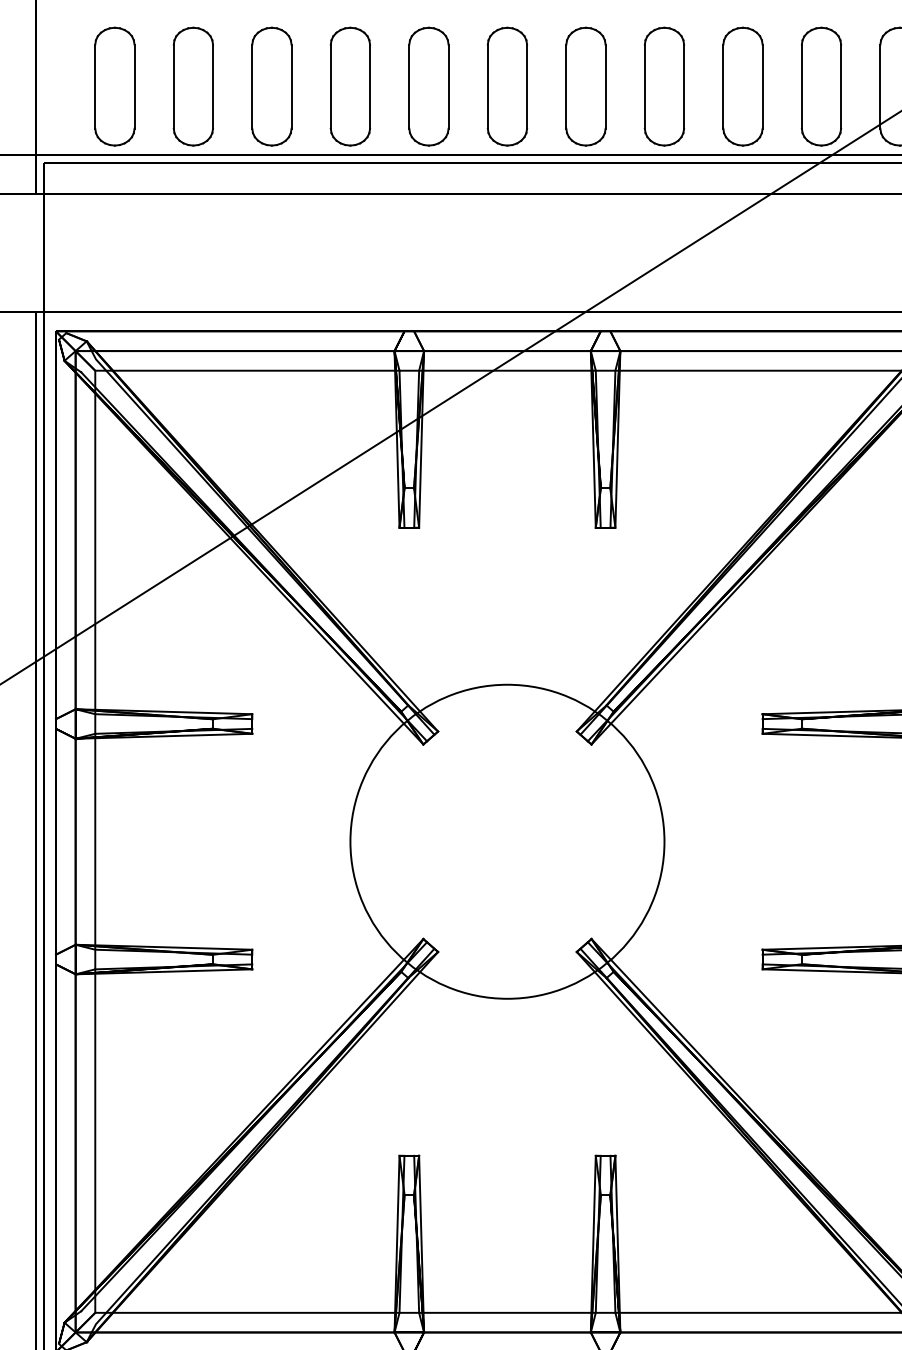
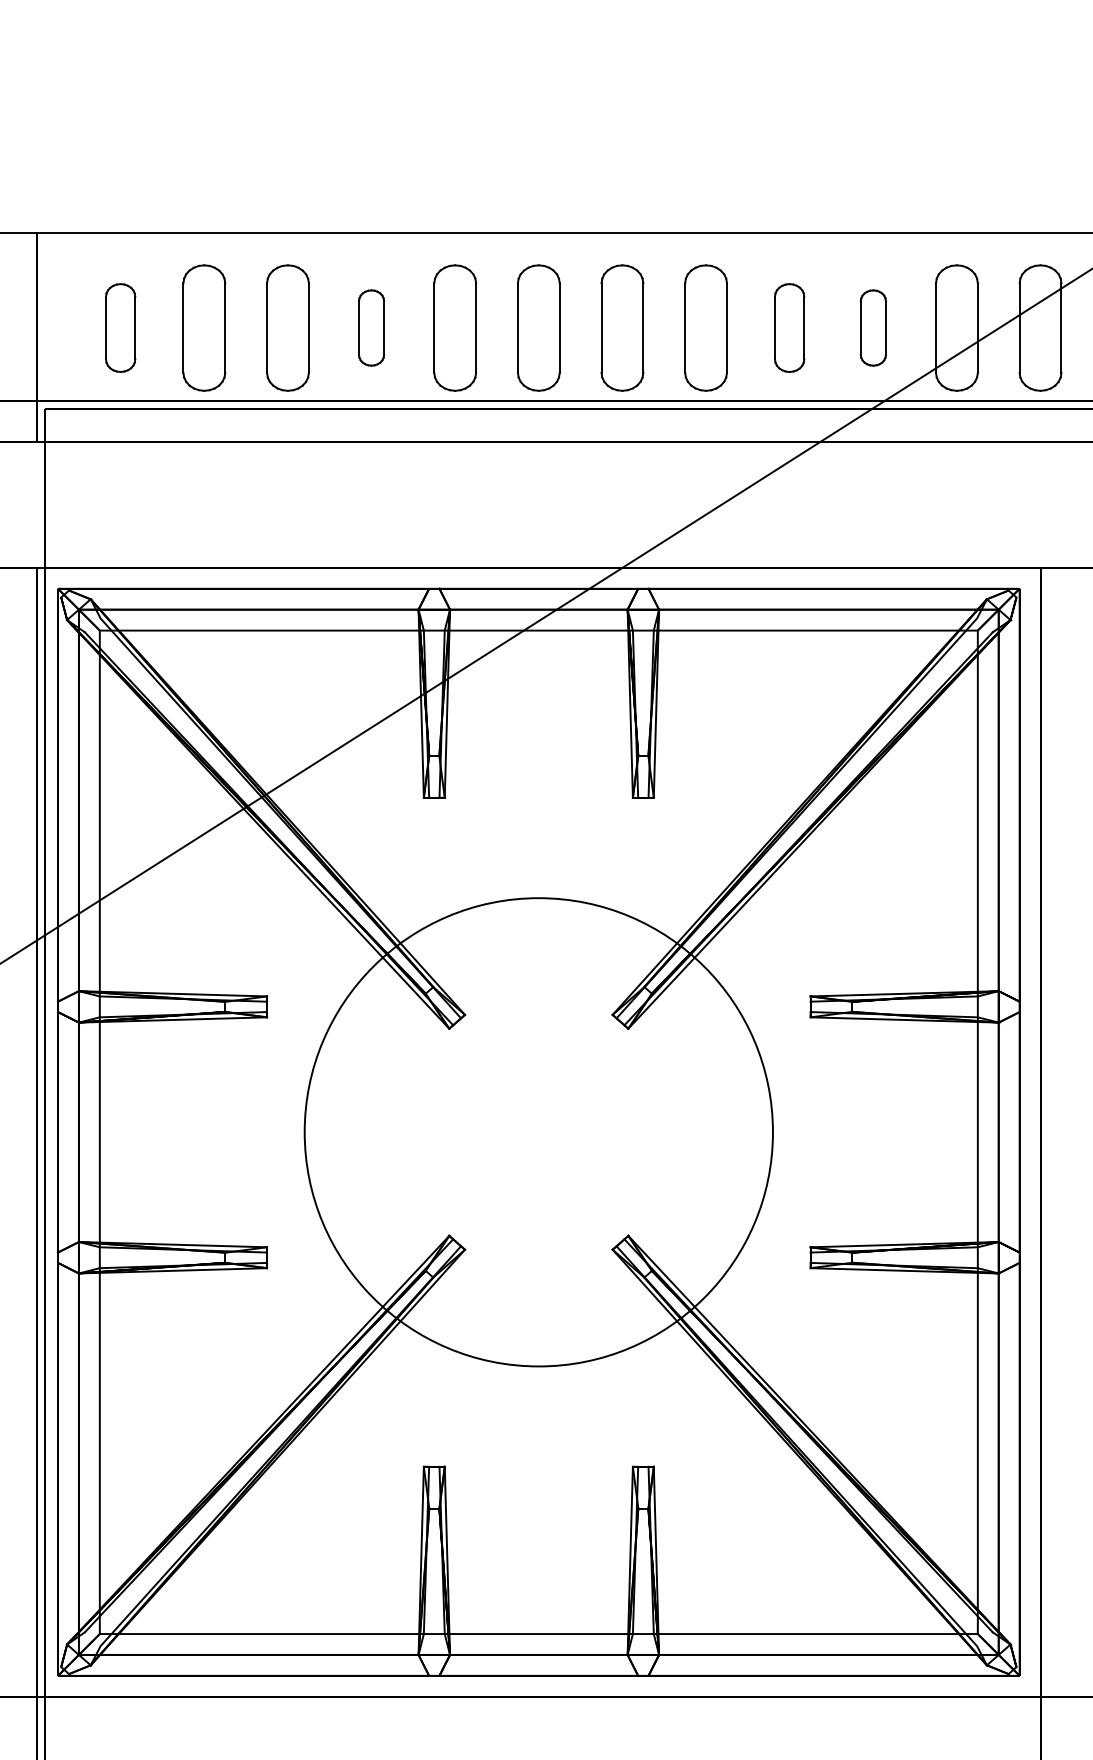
part: (114, 86) -> (120, 327), size x0.7
part: (350, 86) -> (371, 327), size x0.6
part: (742, 86) -> (789, 327), size x0.7
part: (821, 86) -> (873, 327), size x0.6
circle: (507, 841) -> (538, 1132), size x1.4

